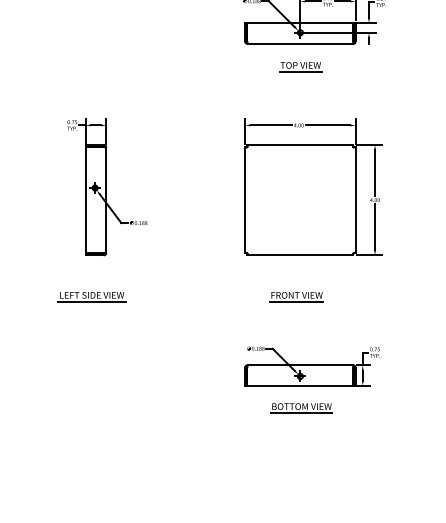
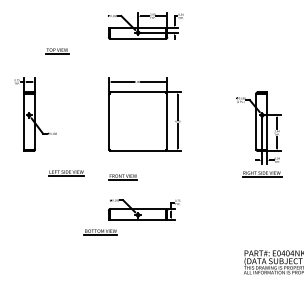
part: (301, 68) -> (57, 51), moved
part: (91, 297) -> (66, 173), moved
part: (295, 297) -> (122, 177), moved
part: (301, 409) -> (100, 232), moved

